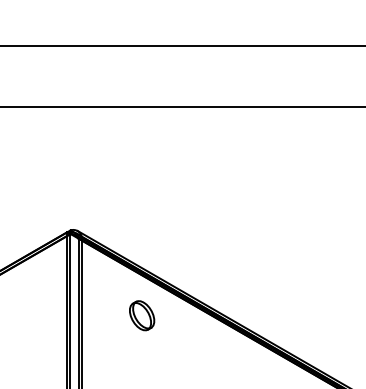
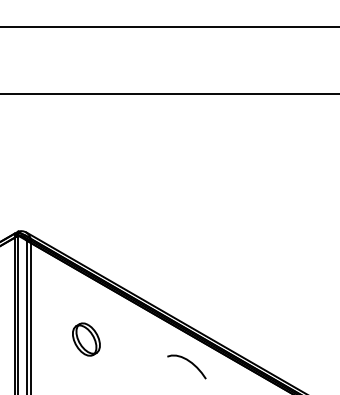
part: (142, 315) -> (86, 339), moved
curve: (224, 348) -> (188, 362), added

